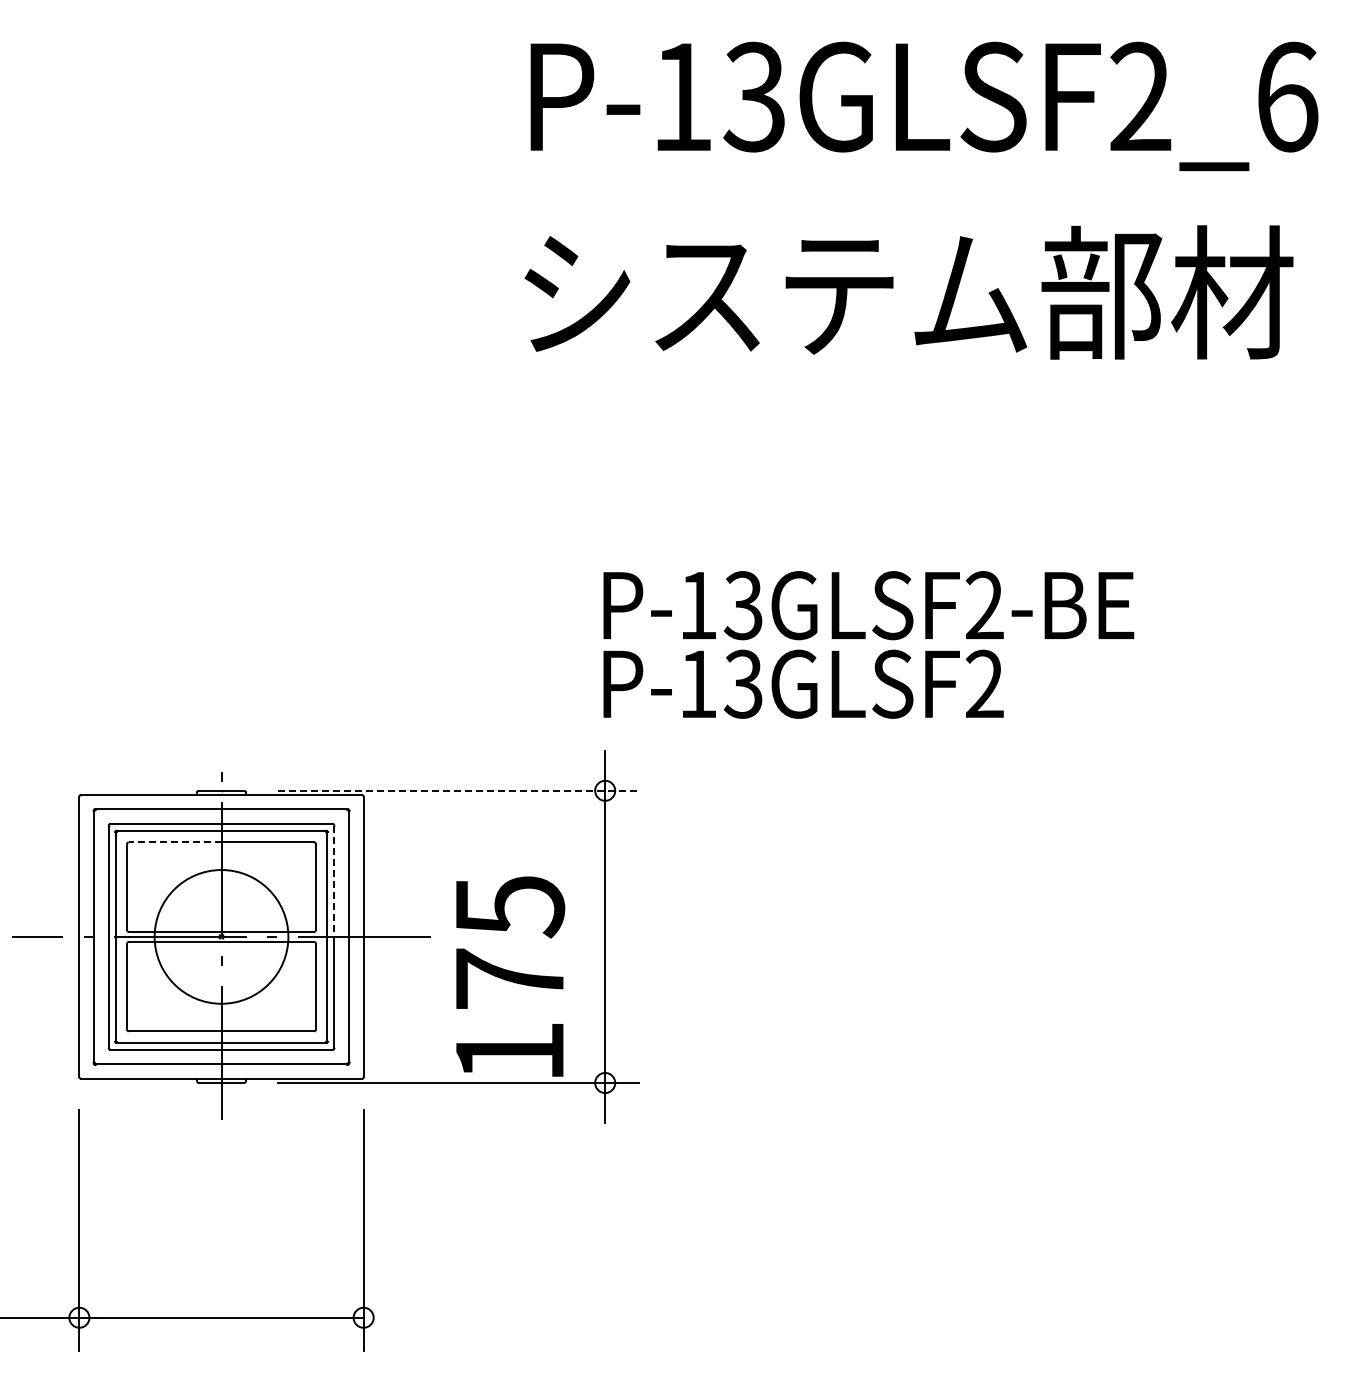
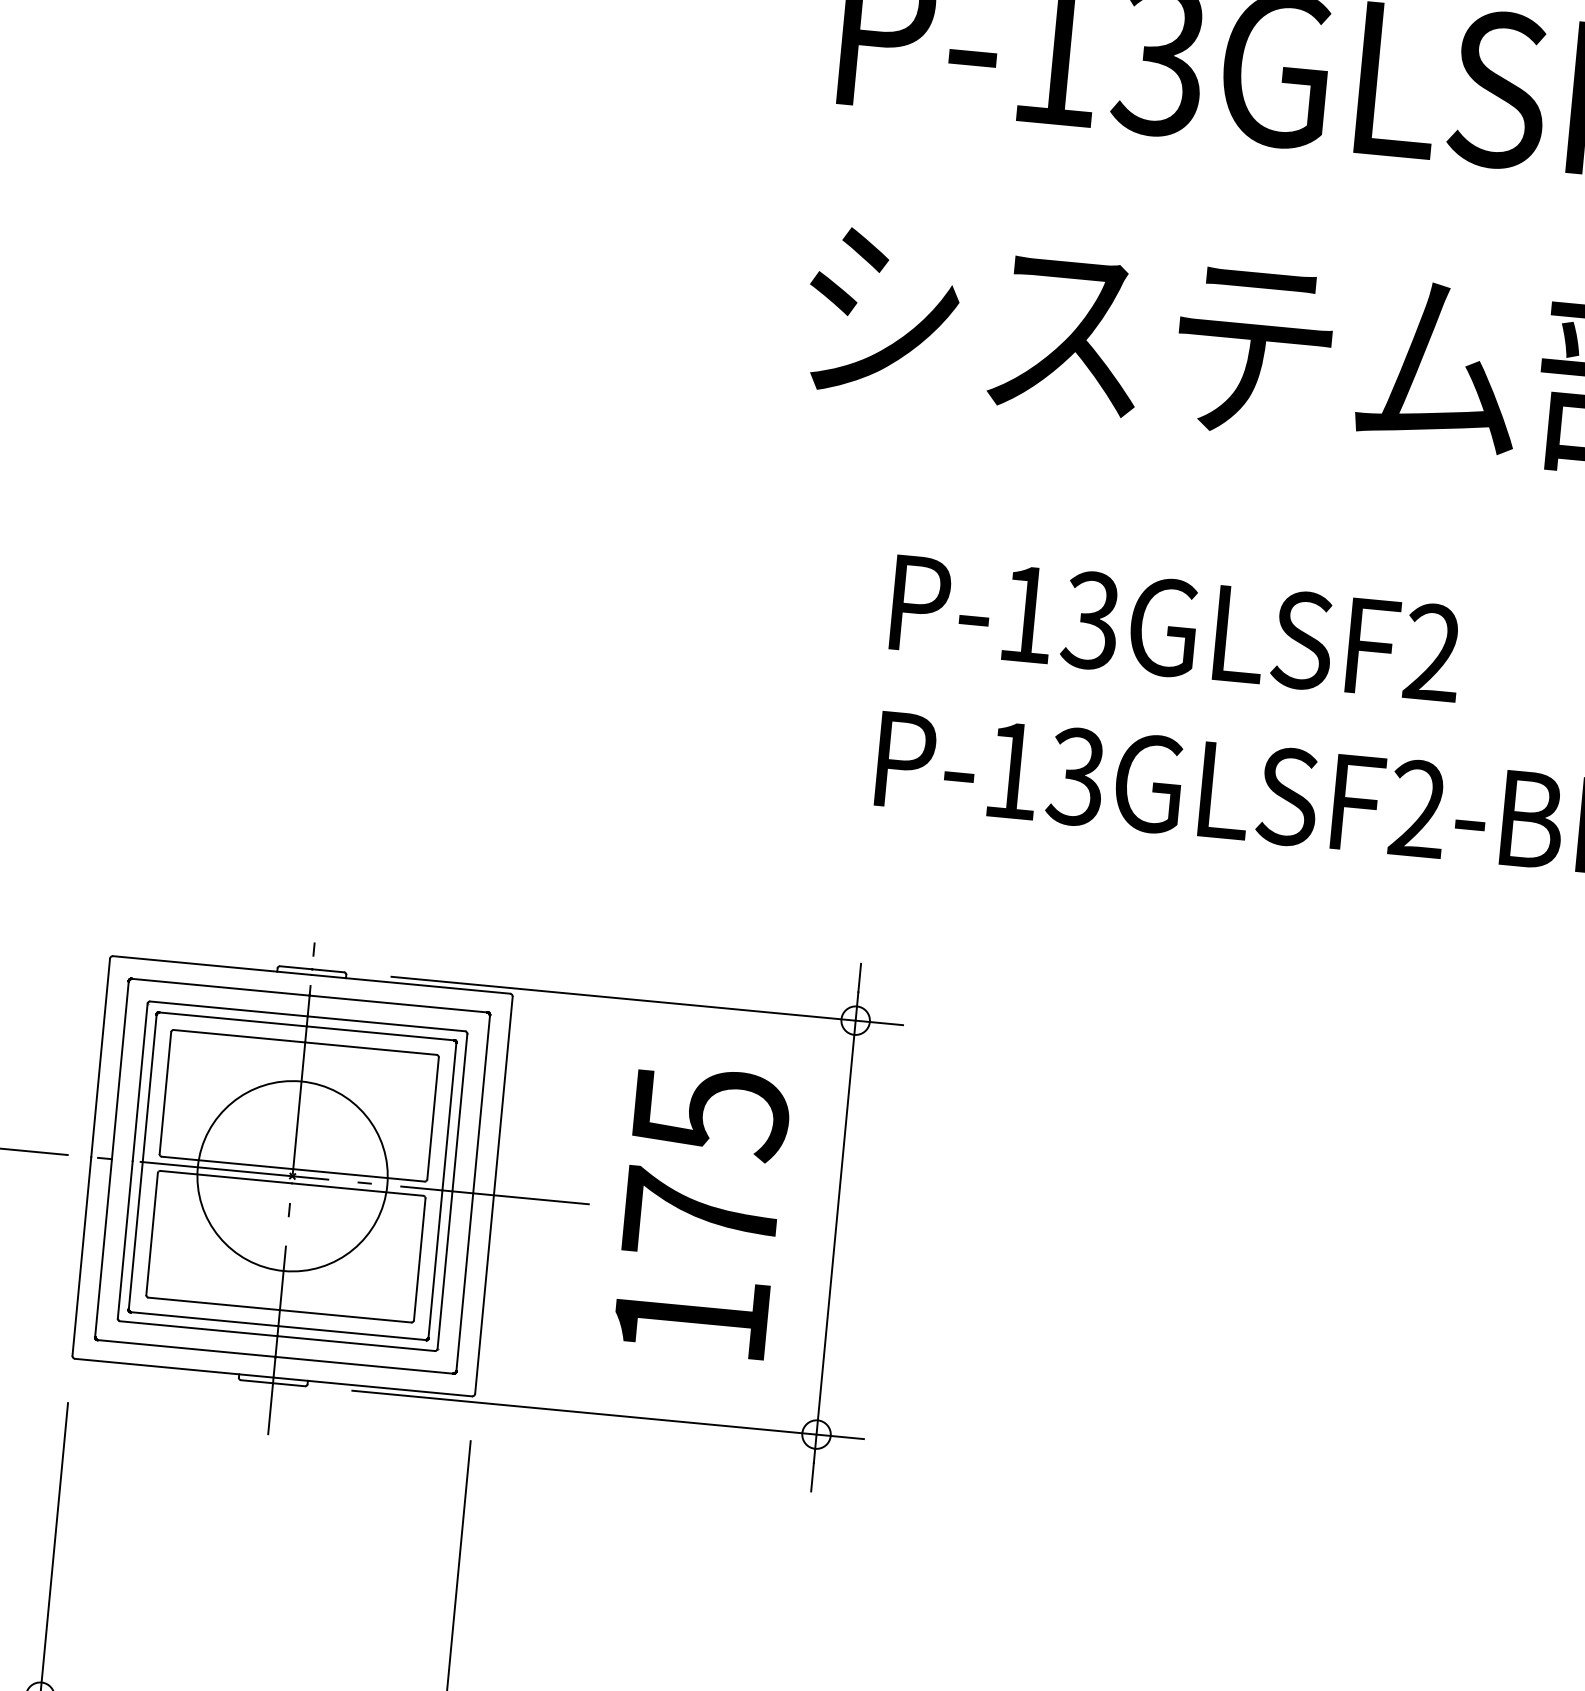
text: (803, 683) -> (1176, 627), moved
line: (458, 790) -> (647, 1000), dashed -> solid
line: (174, 842) -> (238, 1036), dashed -> solid
line: (334, 881) -> (460, 1112), dashed -> solid
text: (510, 976) -> (702, 1211), moved

